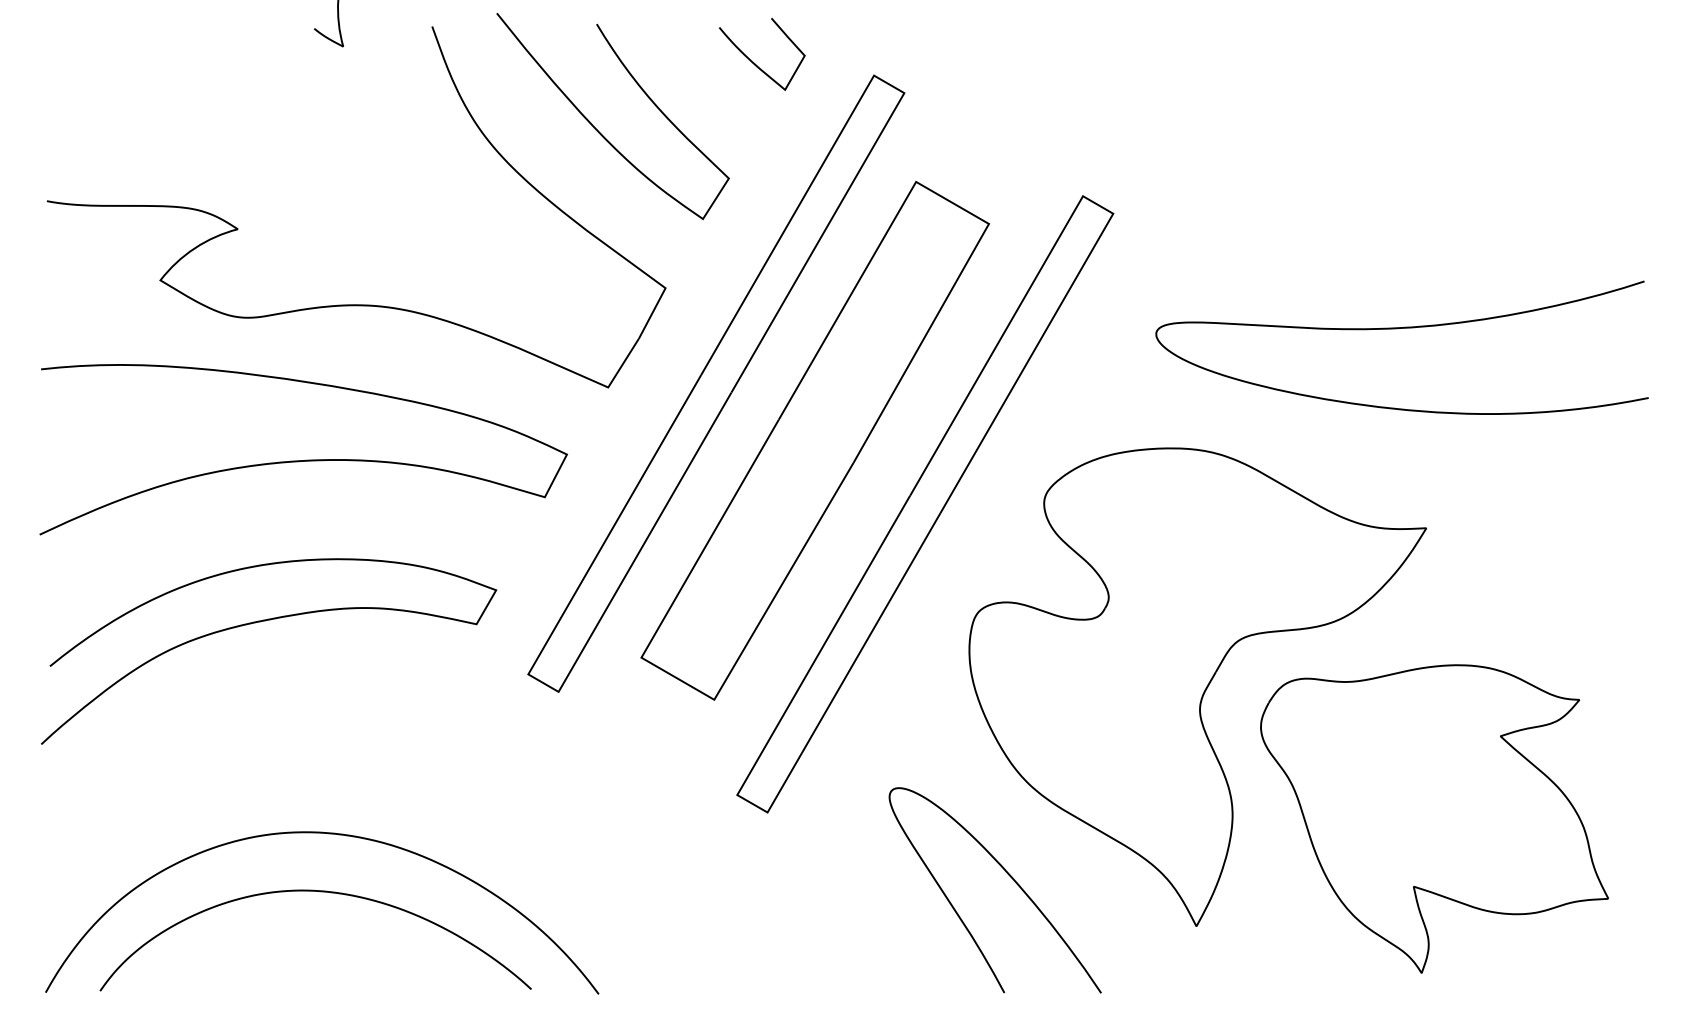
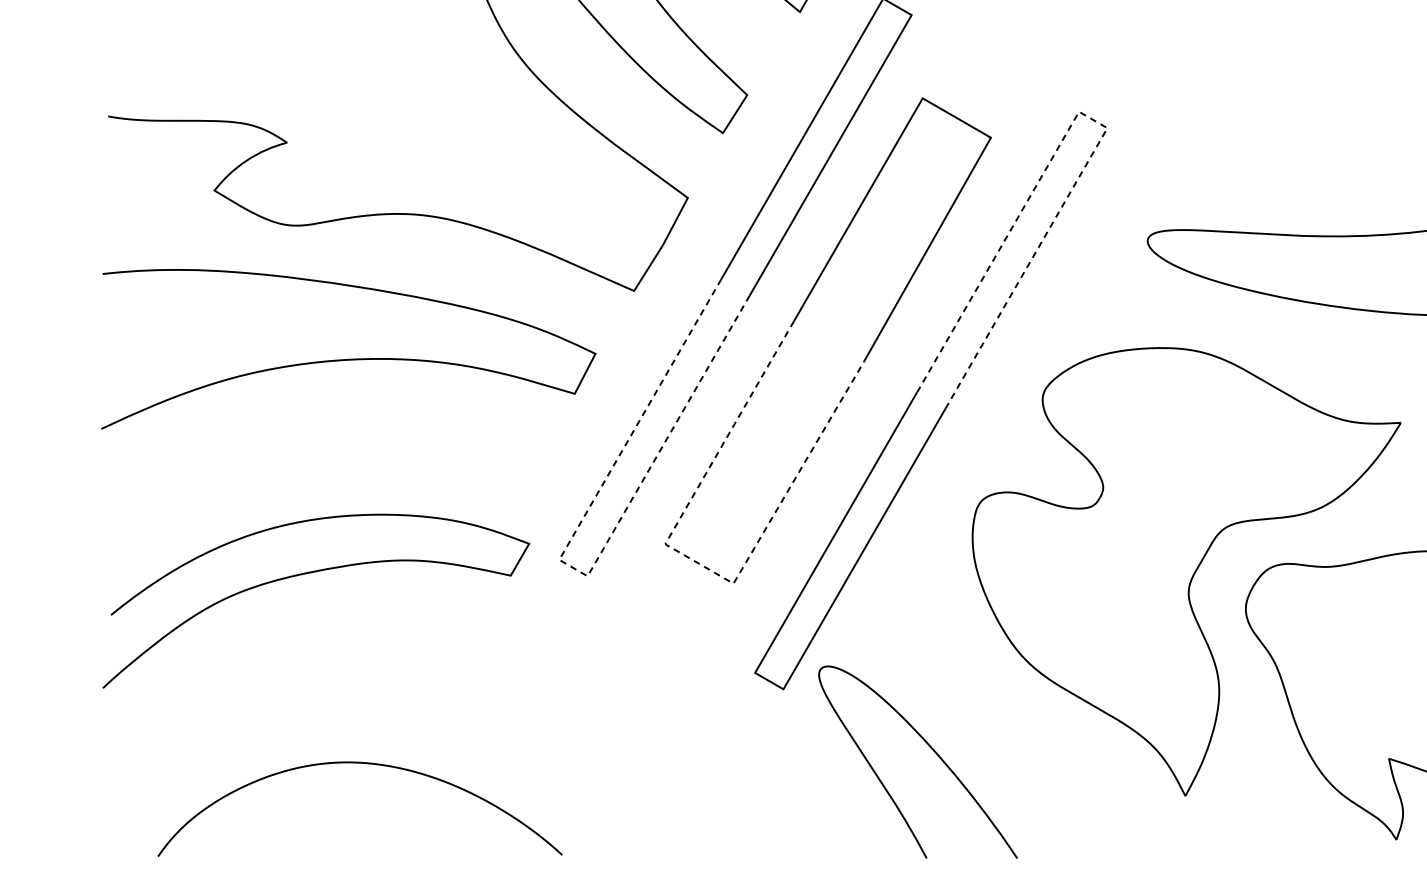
line: (1098, 205) -> (1093, 120), solid -> dashed
curve: (265, 621) -> (312, 573), moved
line: (678, 679) -> (700, 564), solid -> dashed
line: (543, 683) -> (573, 568), solid -> dashed
curve: (328, 834) -> (372, 709), removed
curve: (1008, 875) -> (930, 748), moved

